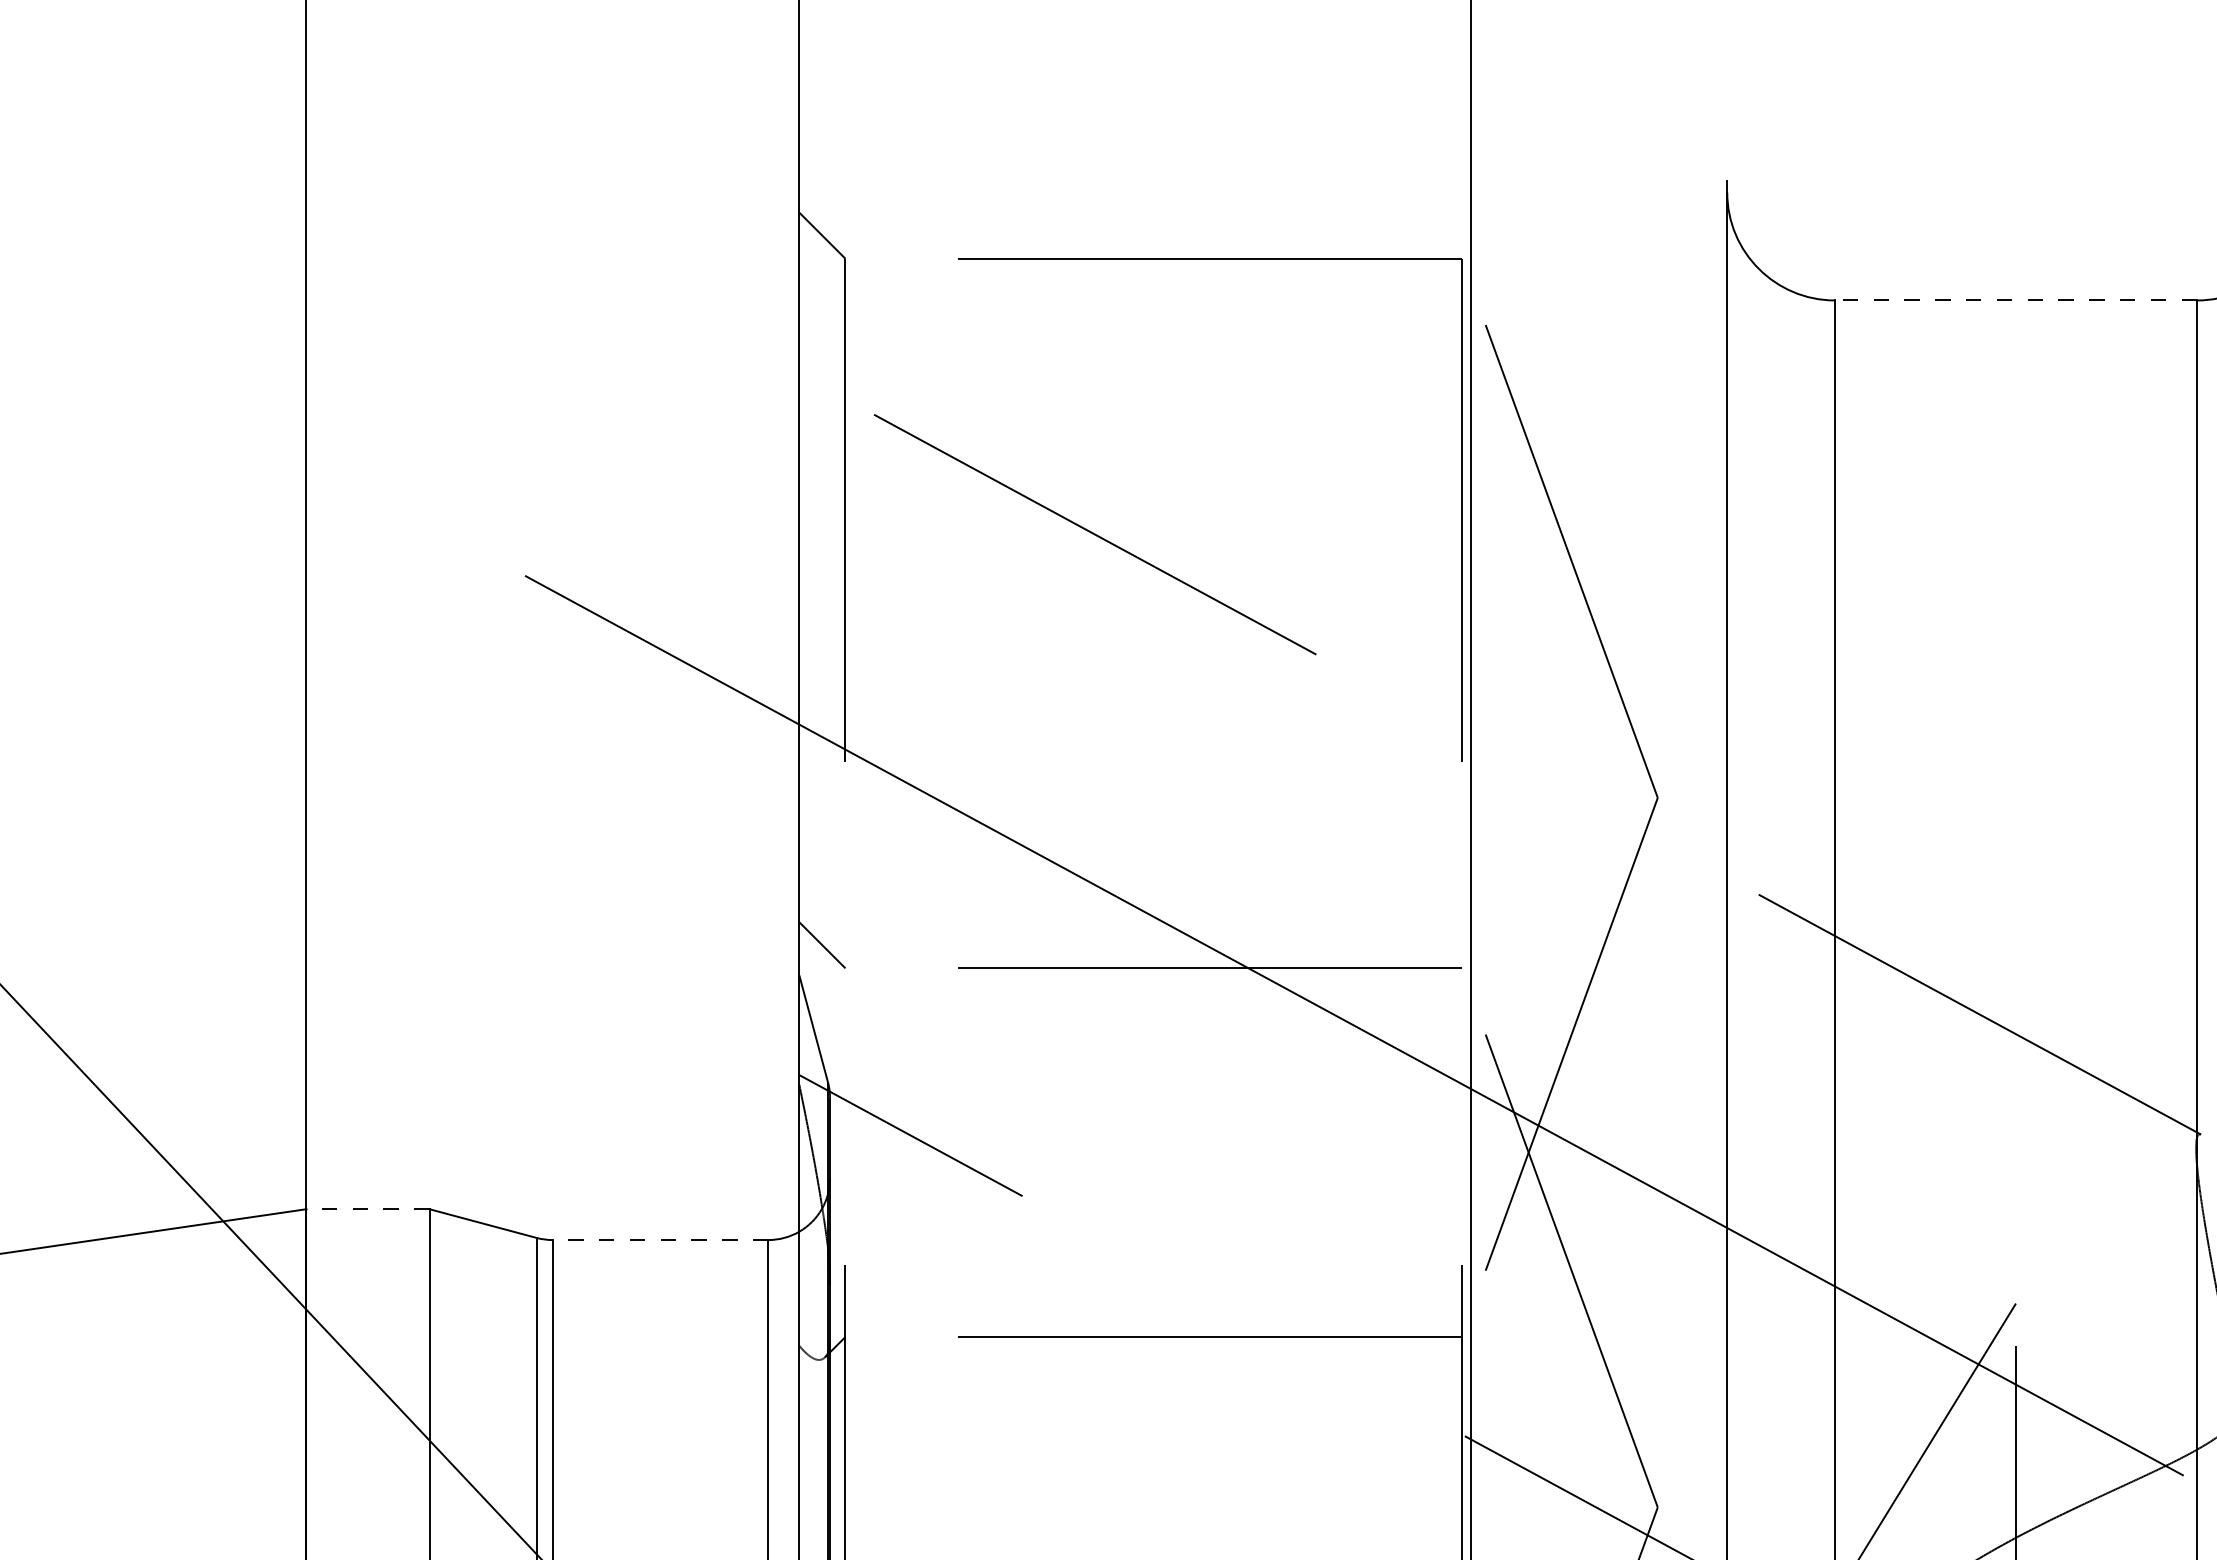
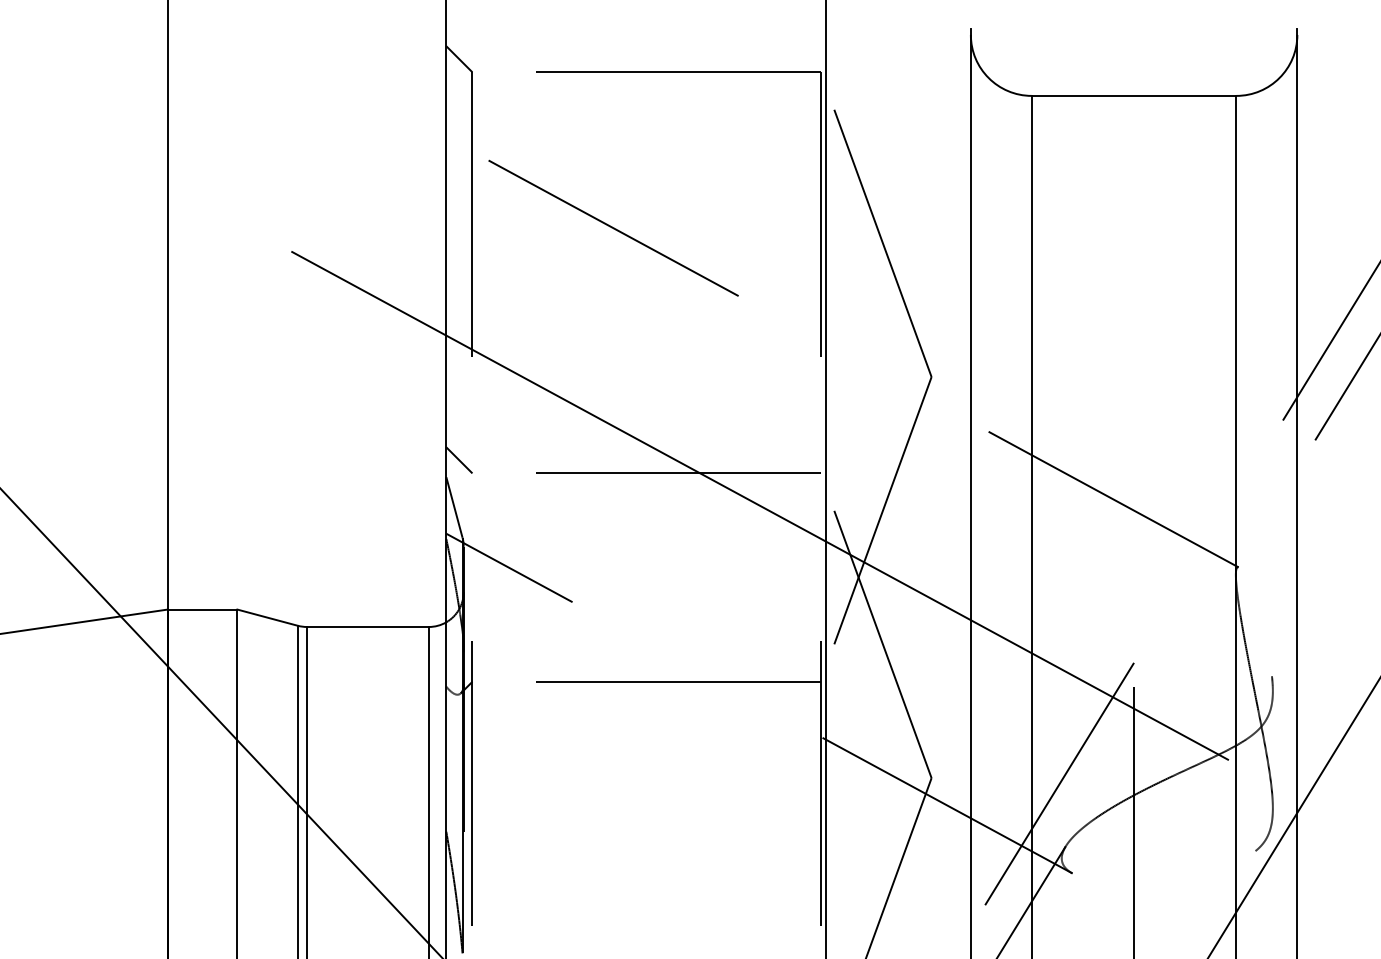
line: (2014, 299) -> (1133, 95), dashed -> solid
line: (367, 1209) -> (202, 609), dashed -> solid
line: (659, 1239) -> (367, 626), dashed -> solid

